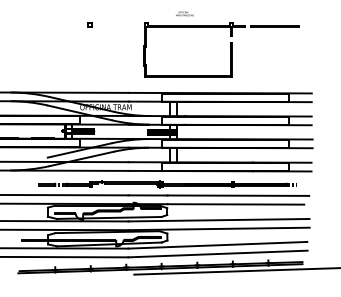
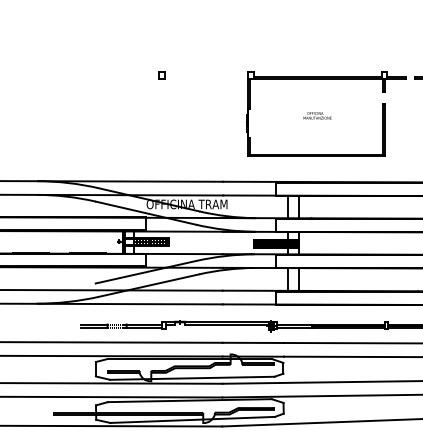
text: (184, 13) -> (316, 115), moved

